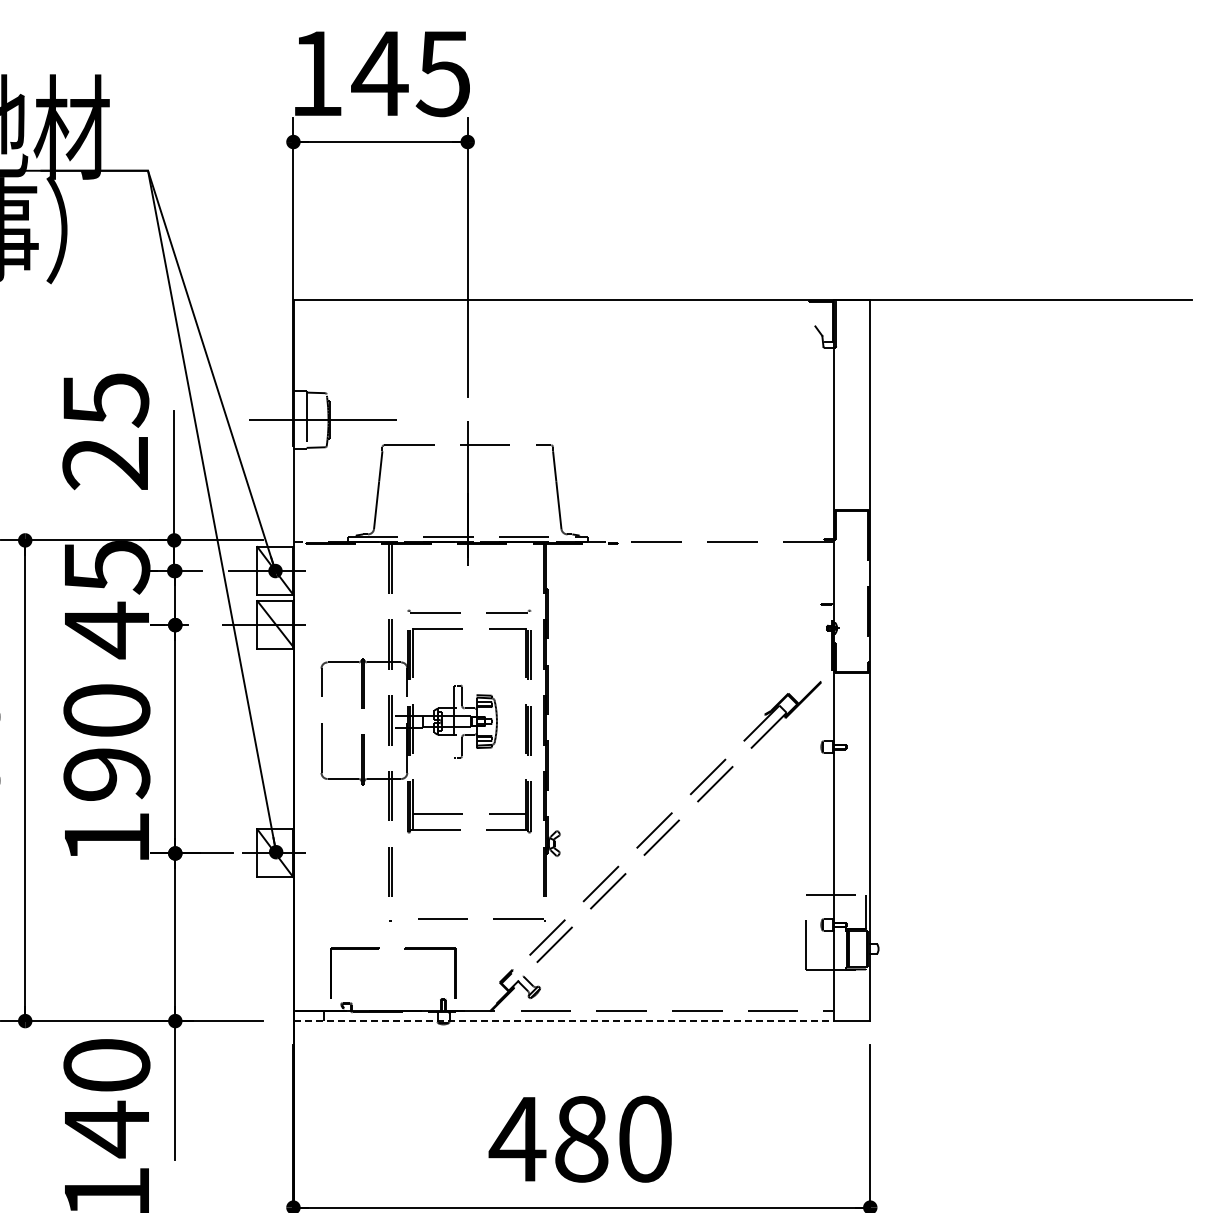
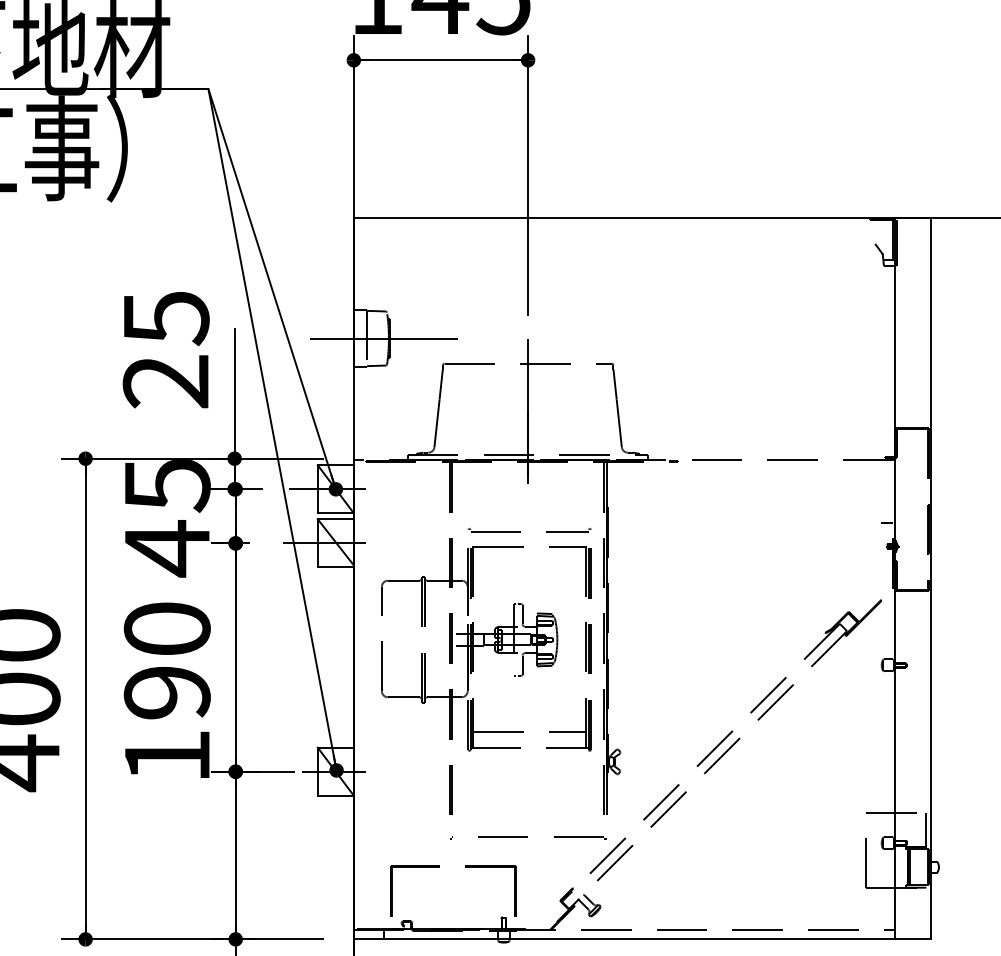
line: (563, 1021) -> (623, 939), dashed -> solid

